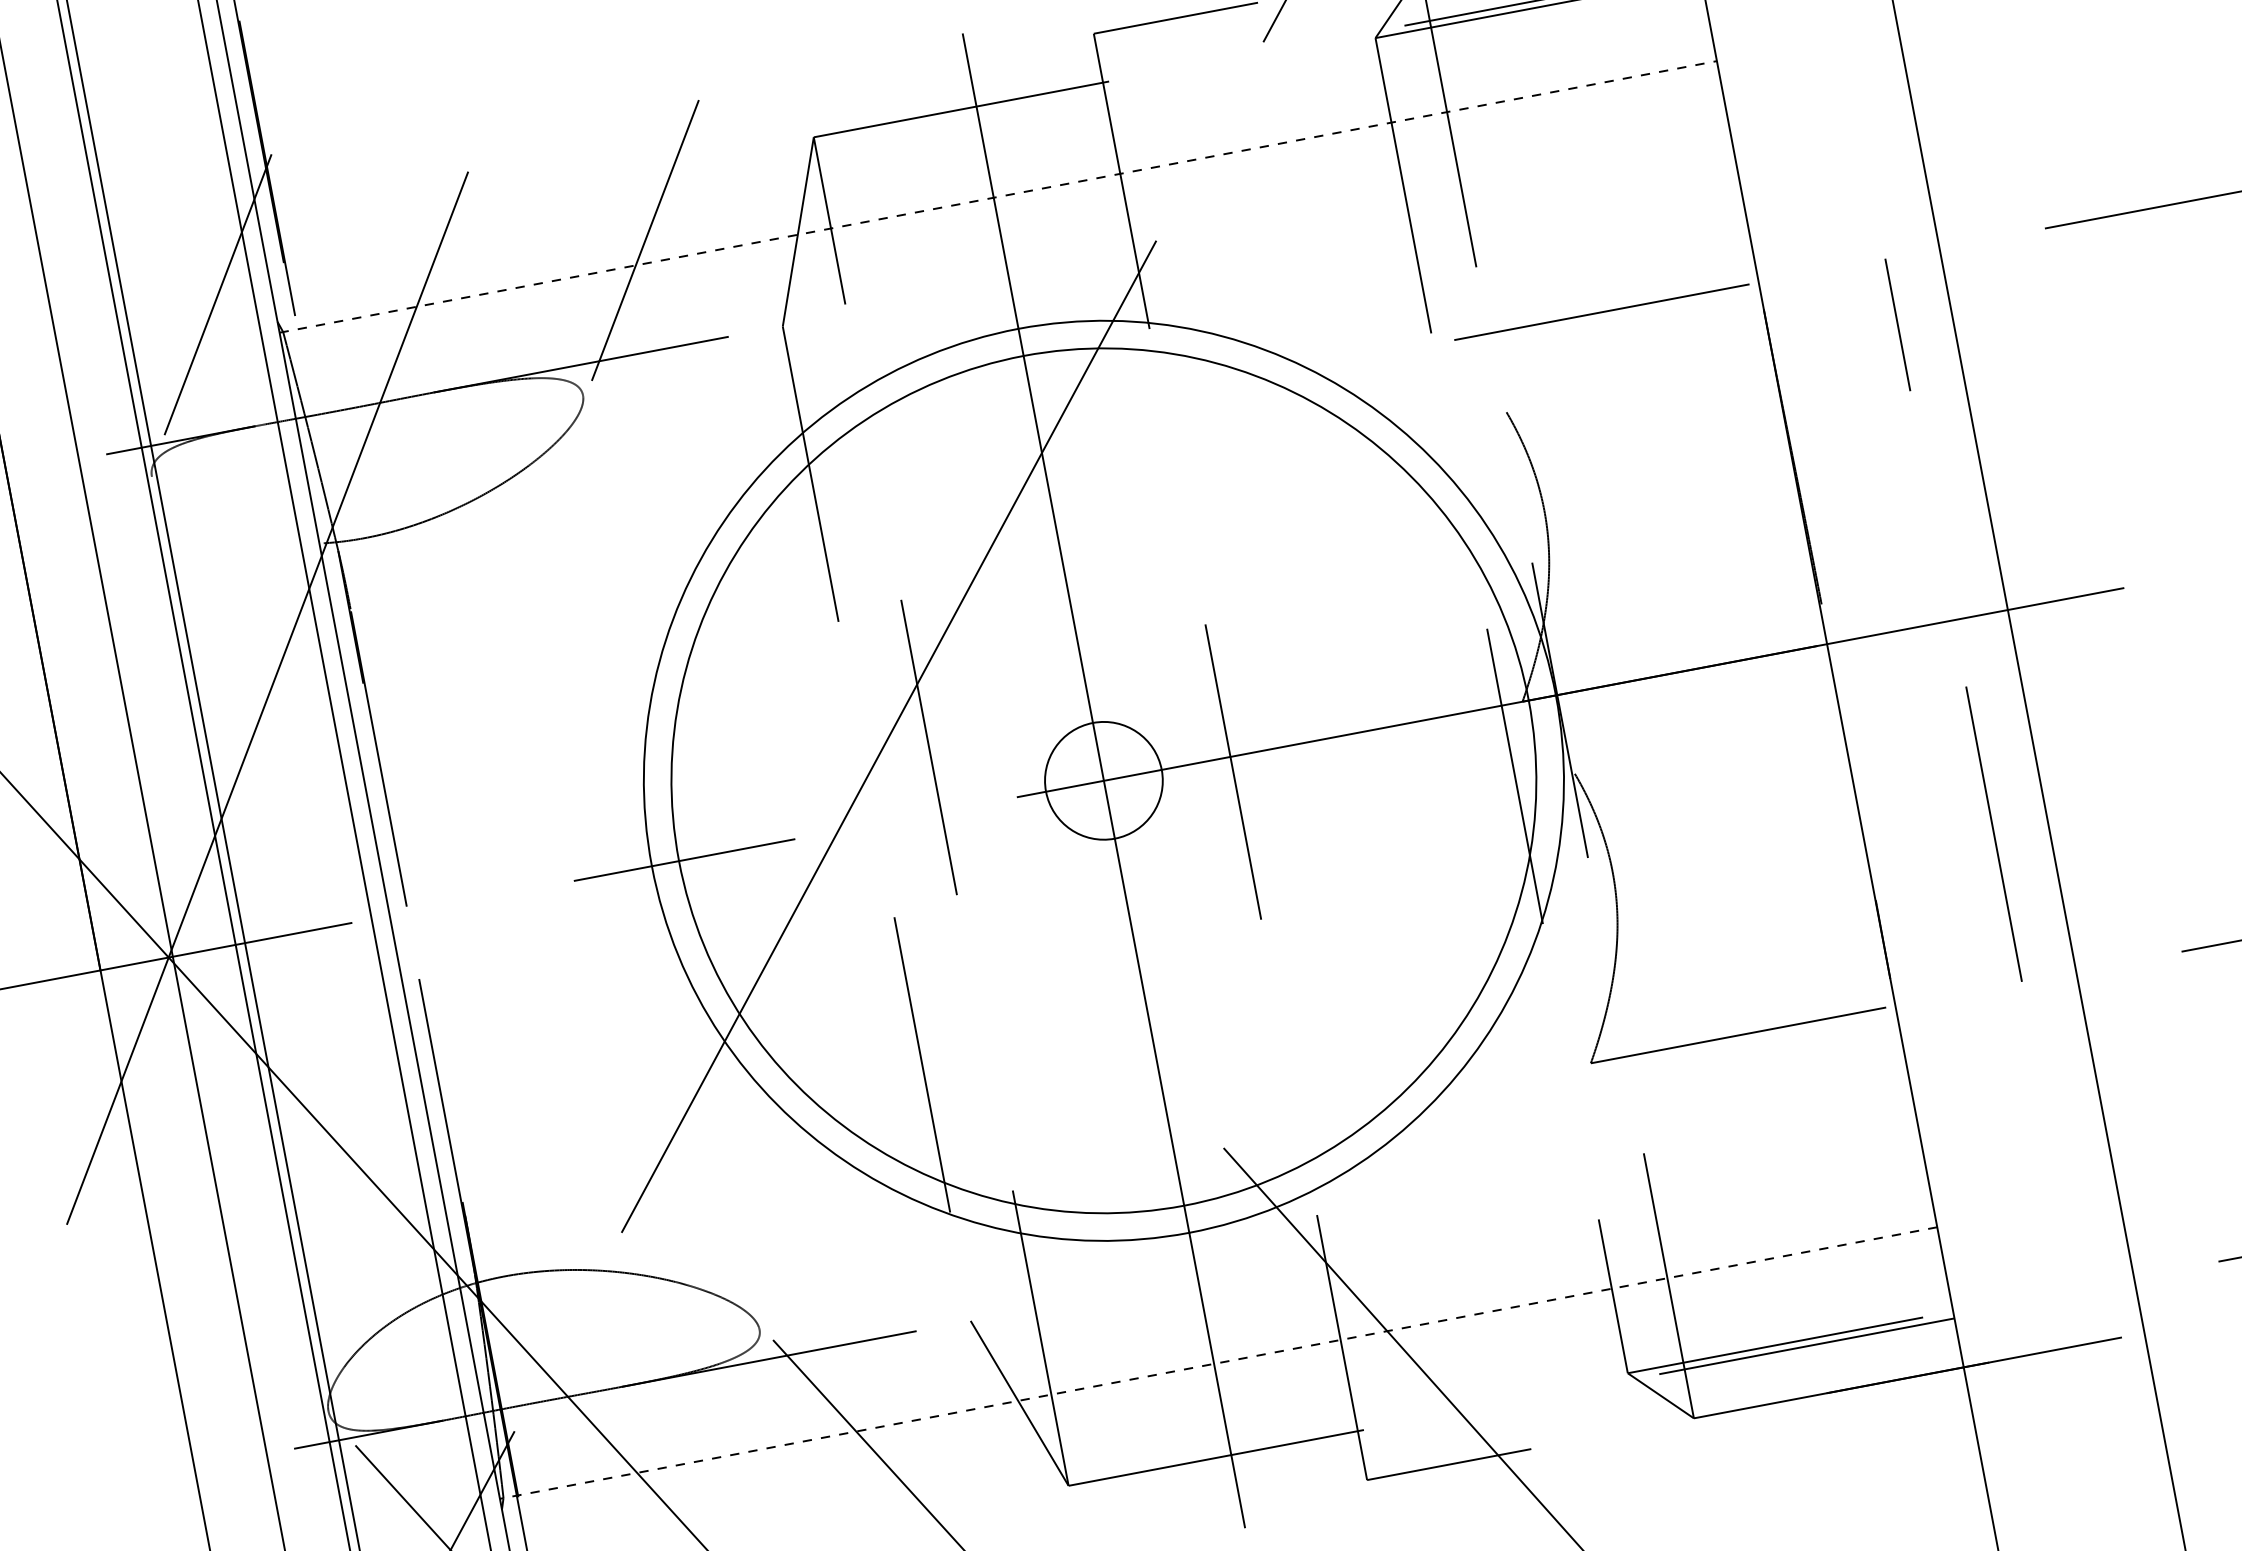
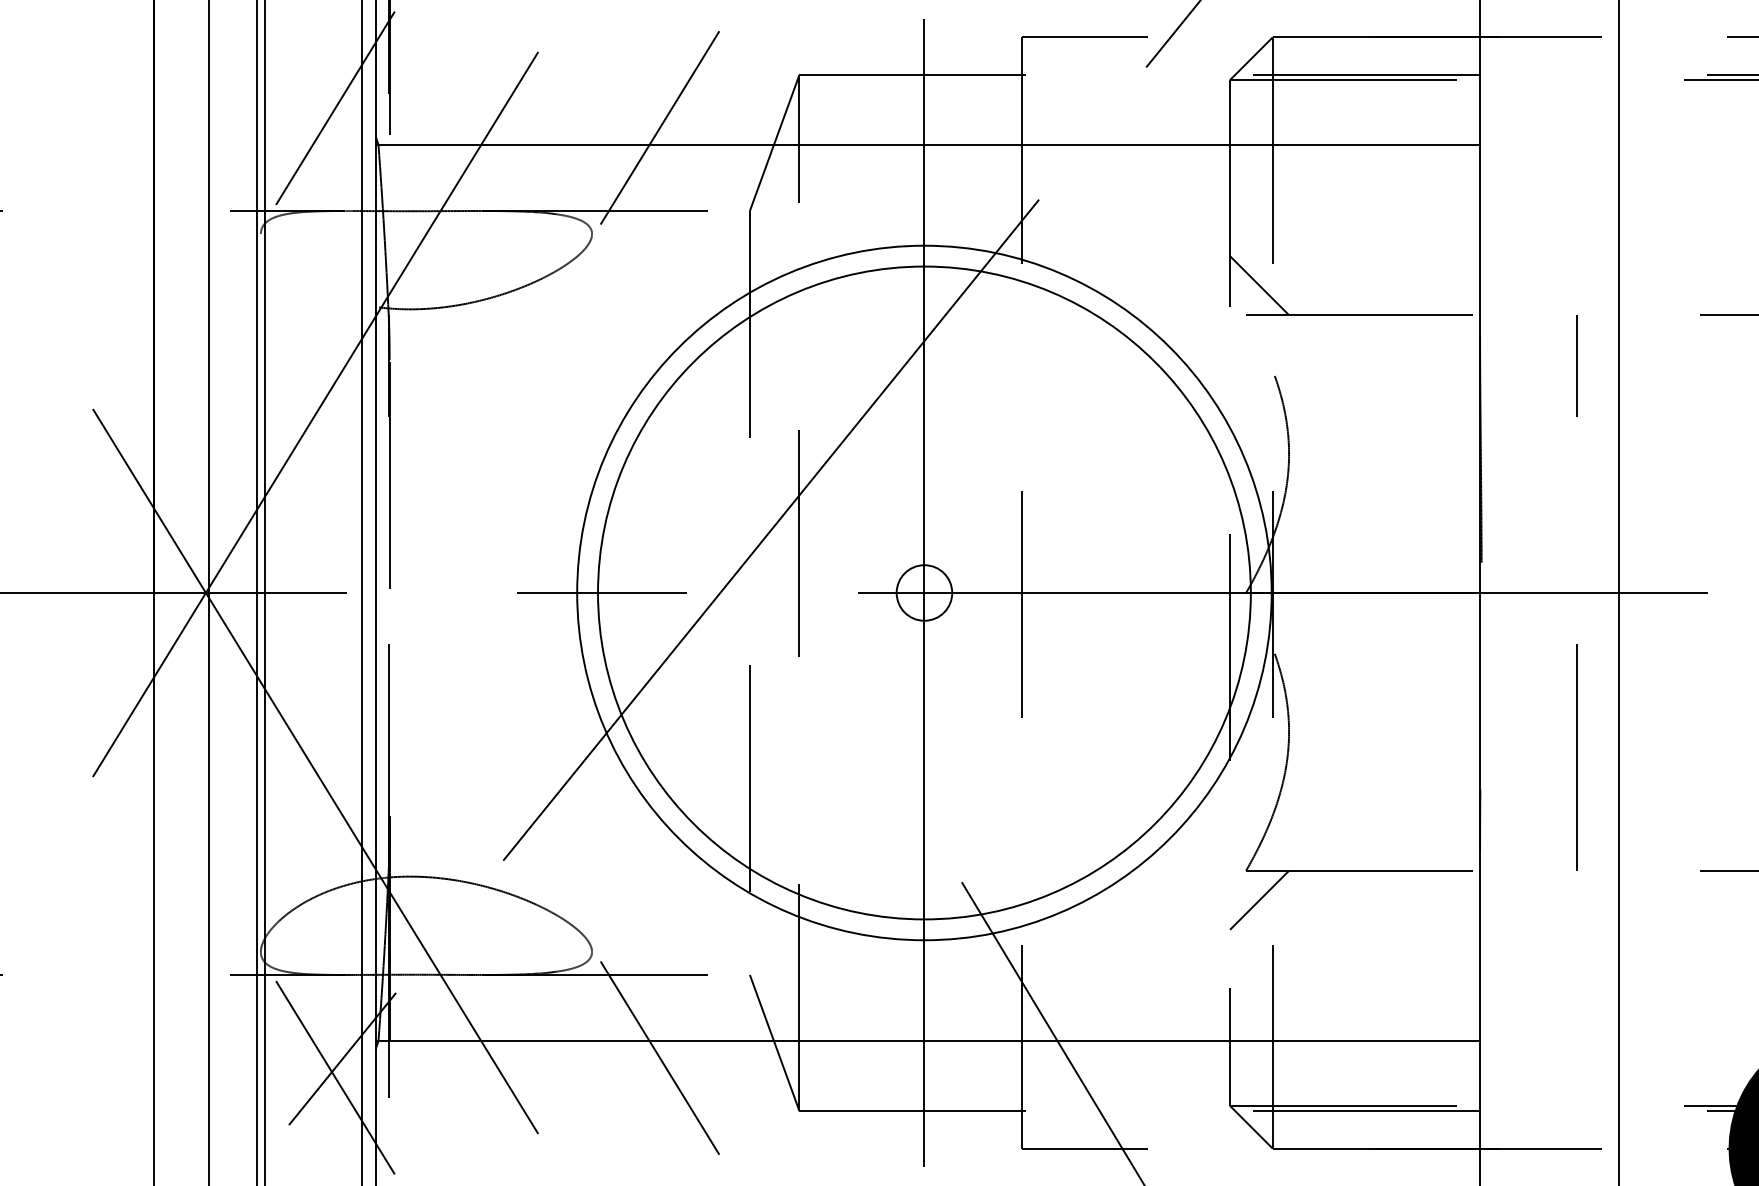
line: (999, 197) -> (928, 145), dashed -> solid
line: (1464, 298) -> (1259, 285), added
circle: (1103, 780) -> (924, 592), size x0.62
line: (1615, 1097) -> (1259, 899), added
line: (1217, 1362) -> (927, 1040), dashed -> solid

